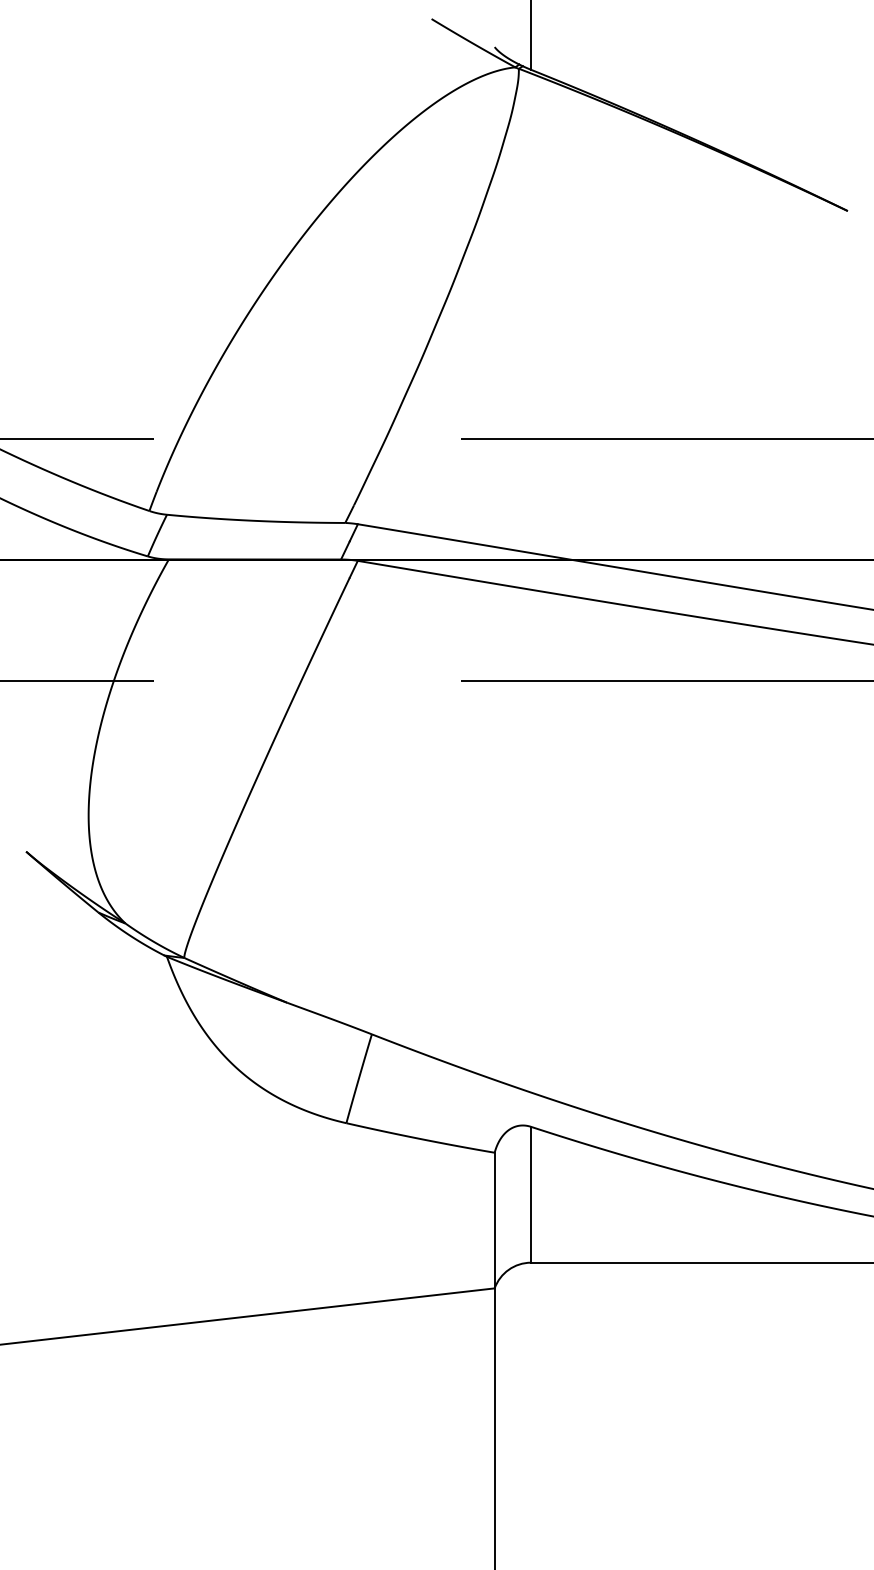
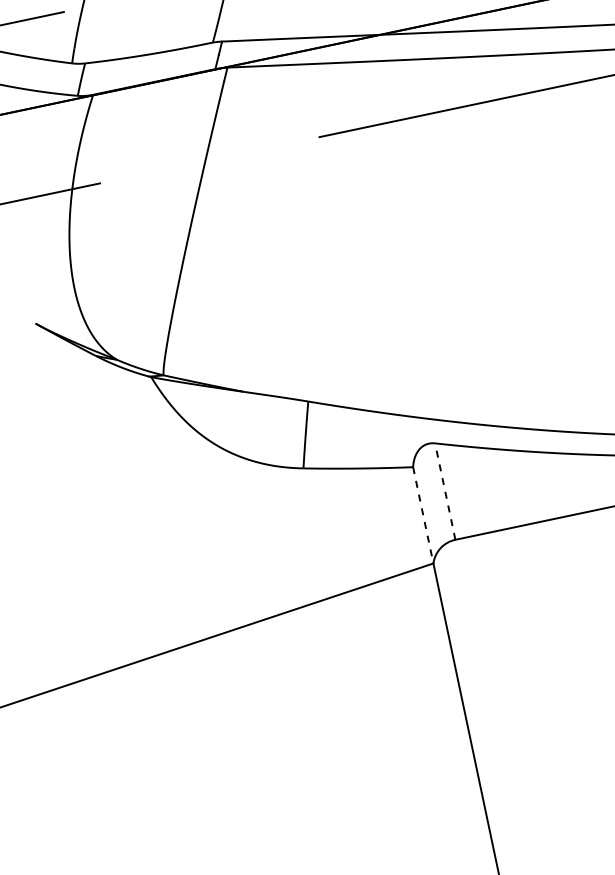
line: (531, 1194) -> (445, 491), solid -> dashed
line: (494, 1220) -> (423, 515), solid -> dashed

